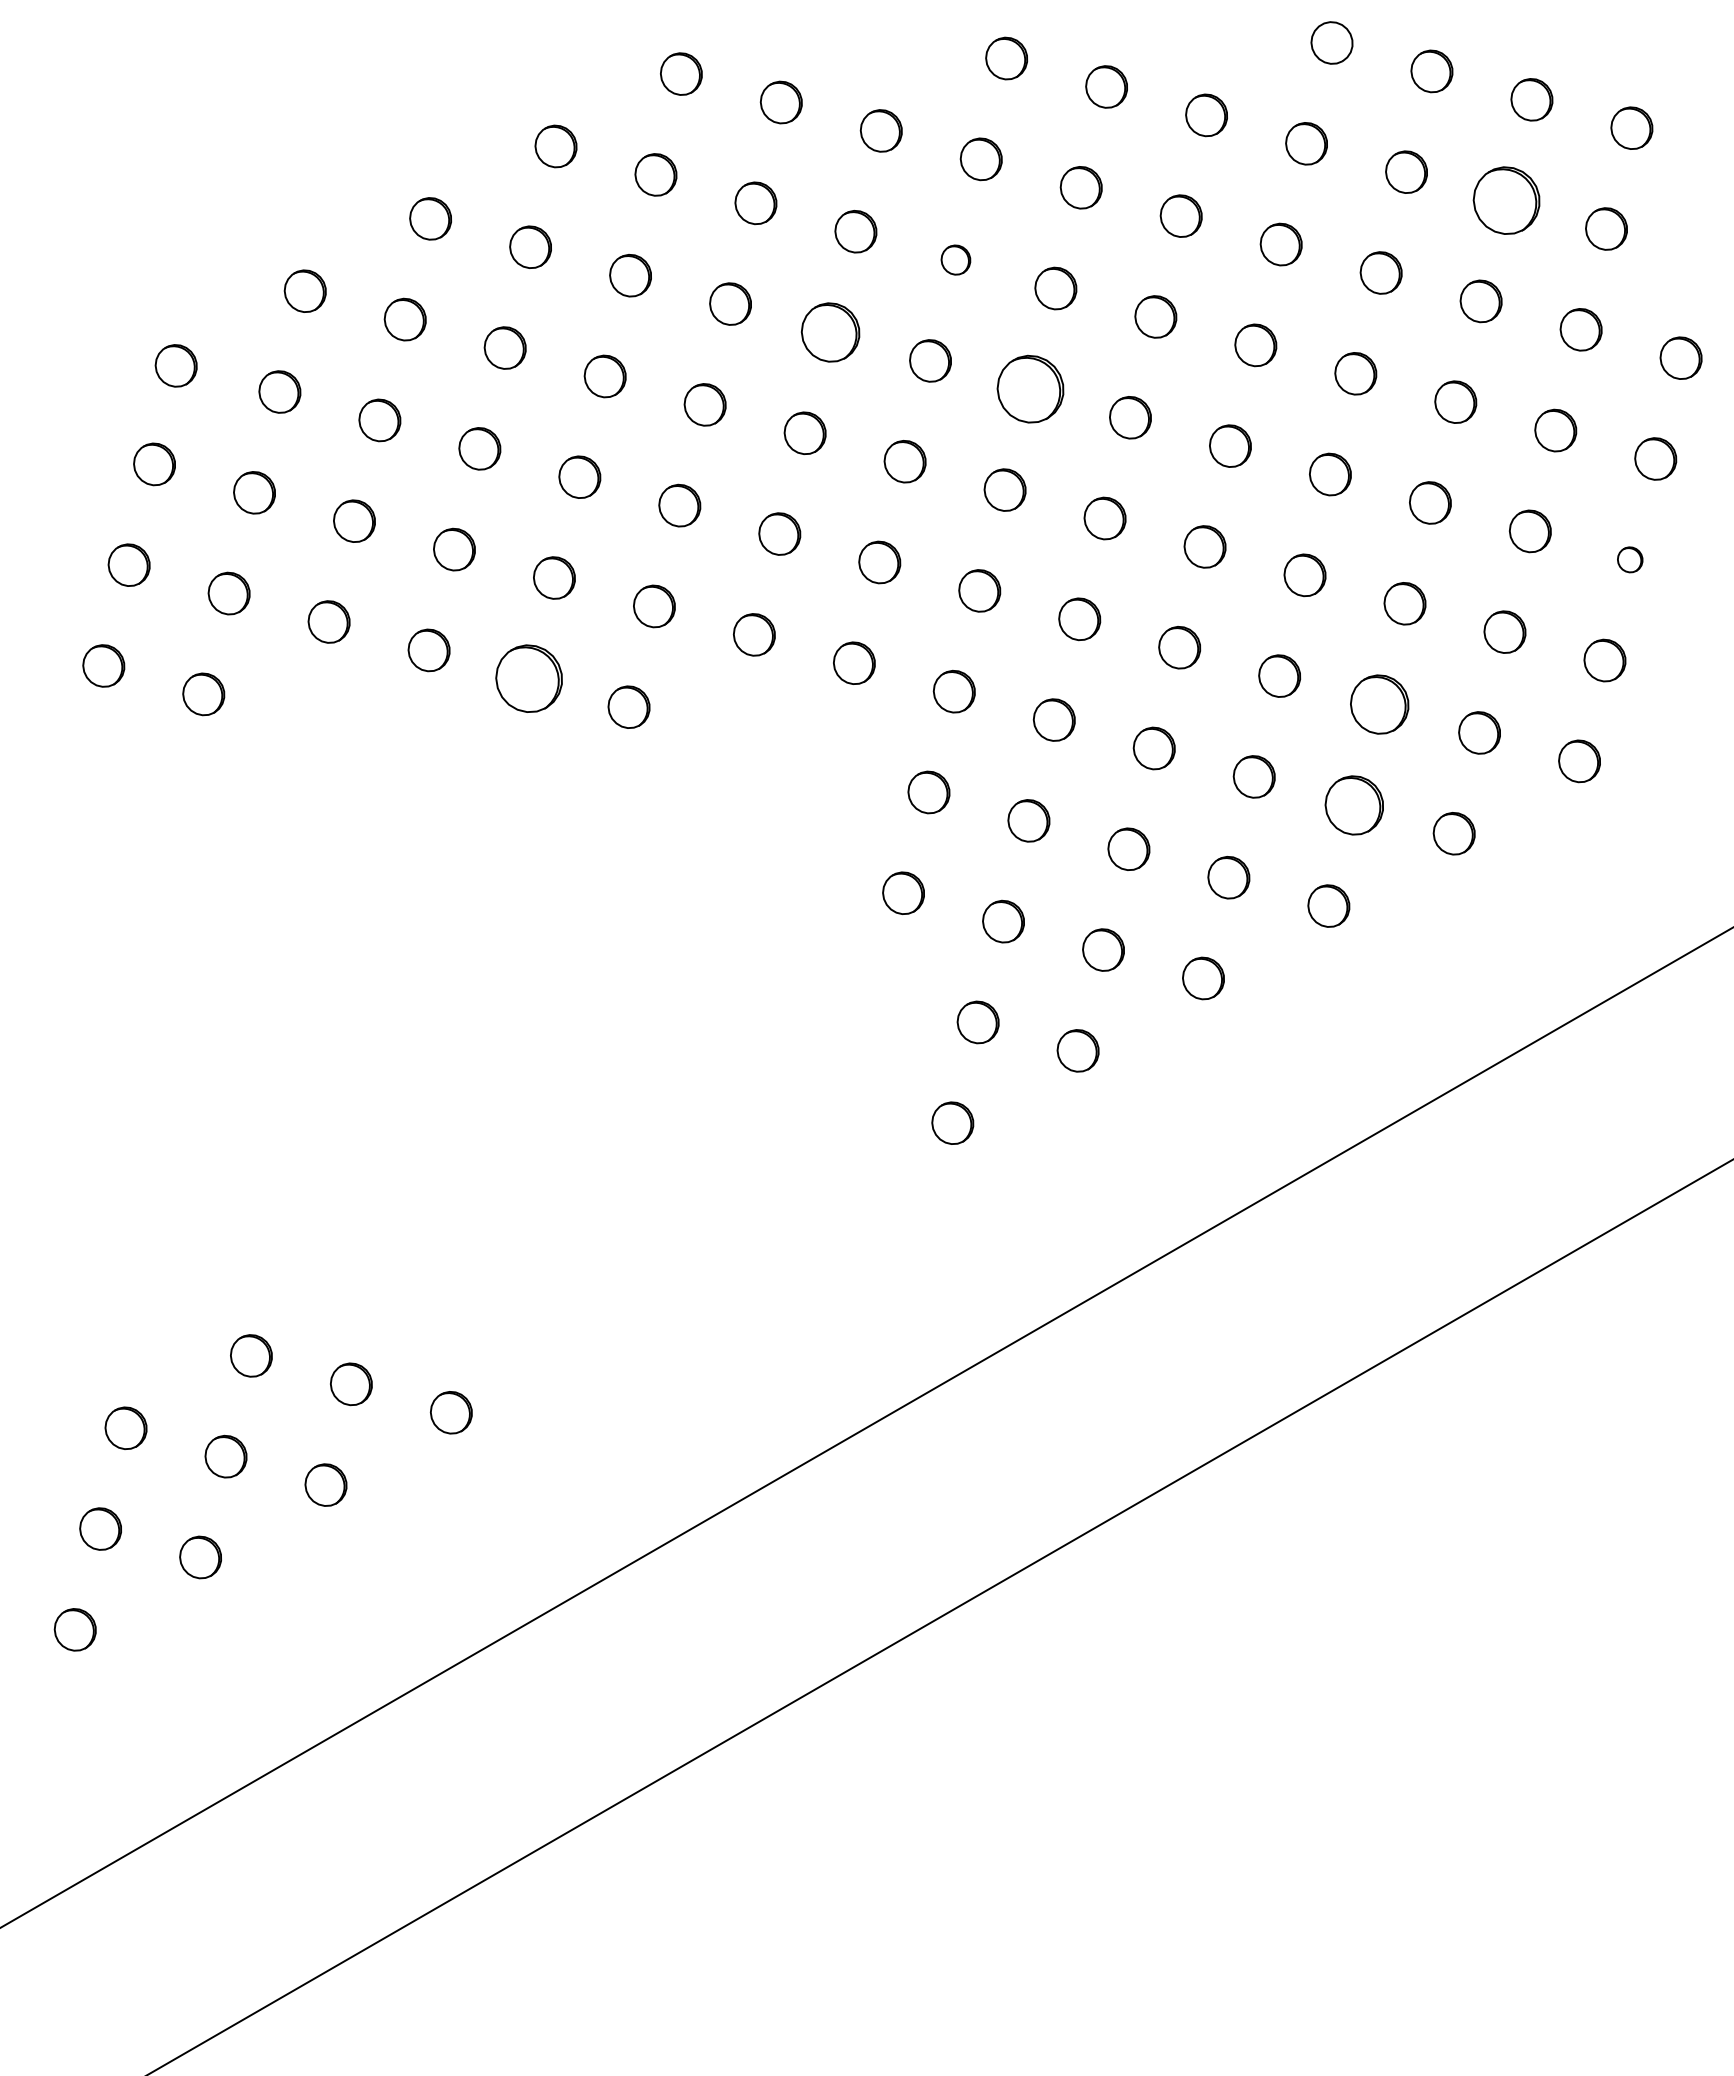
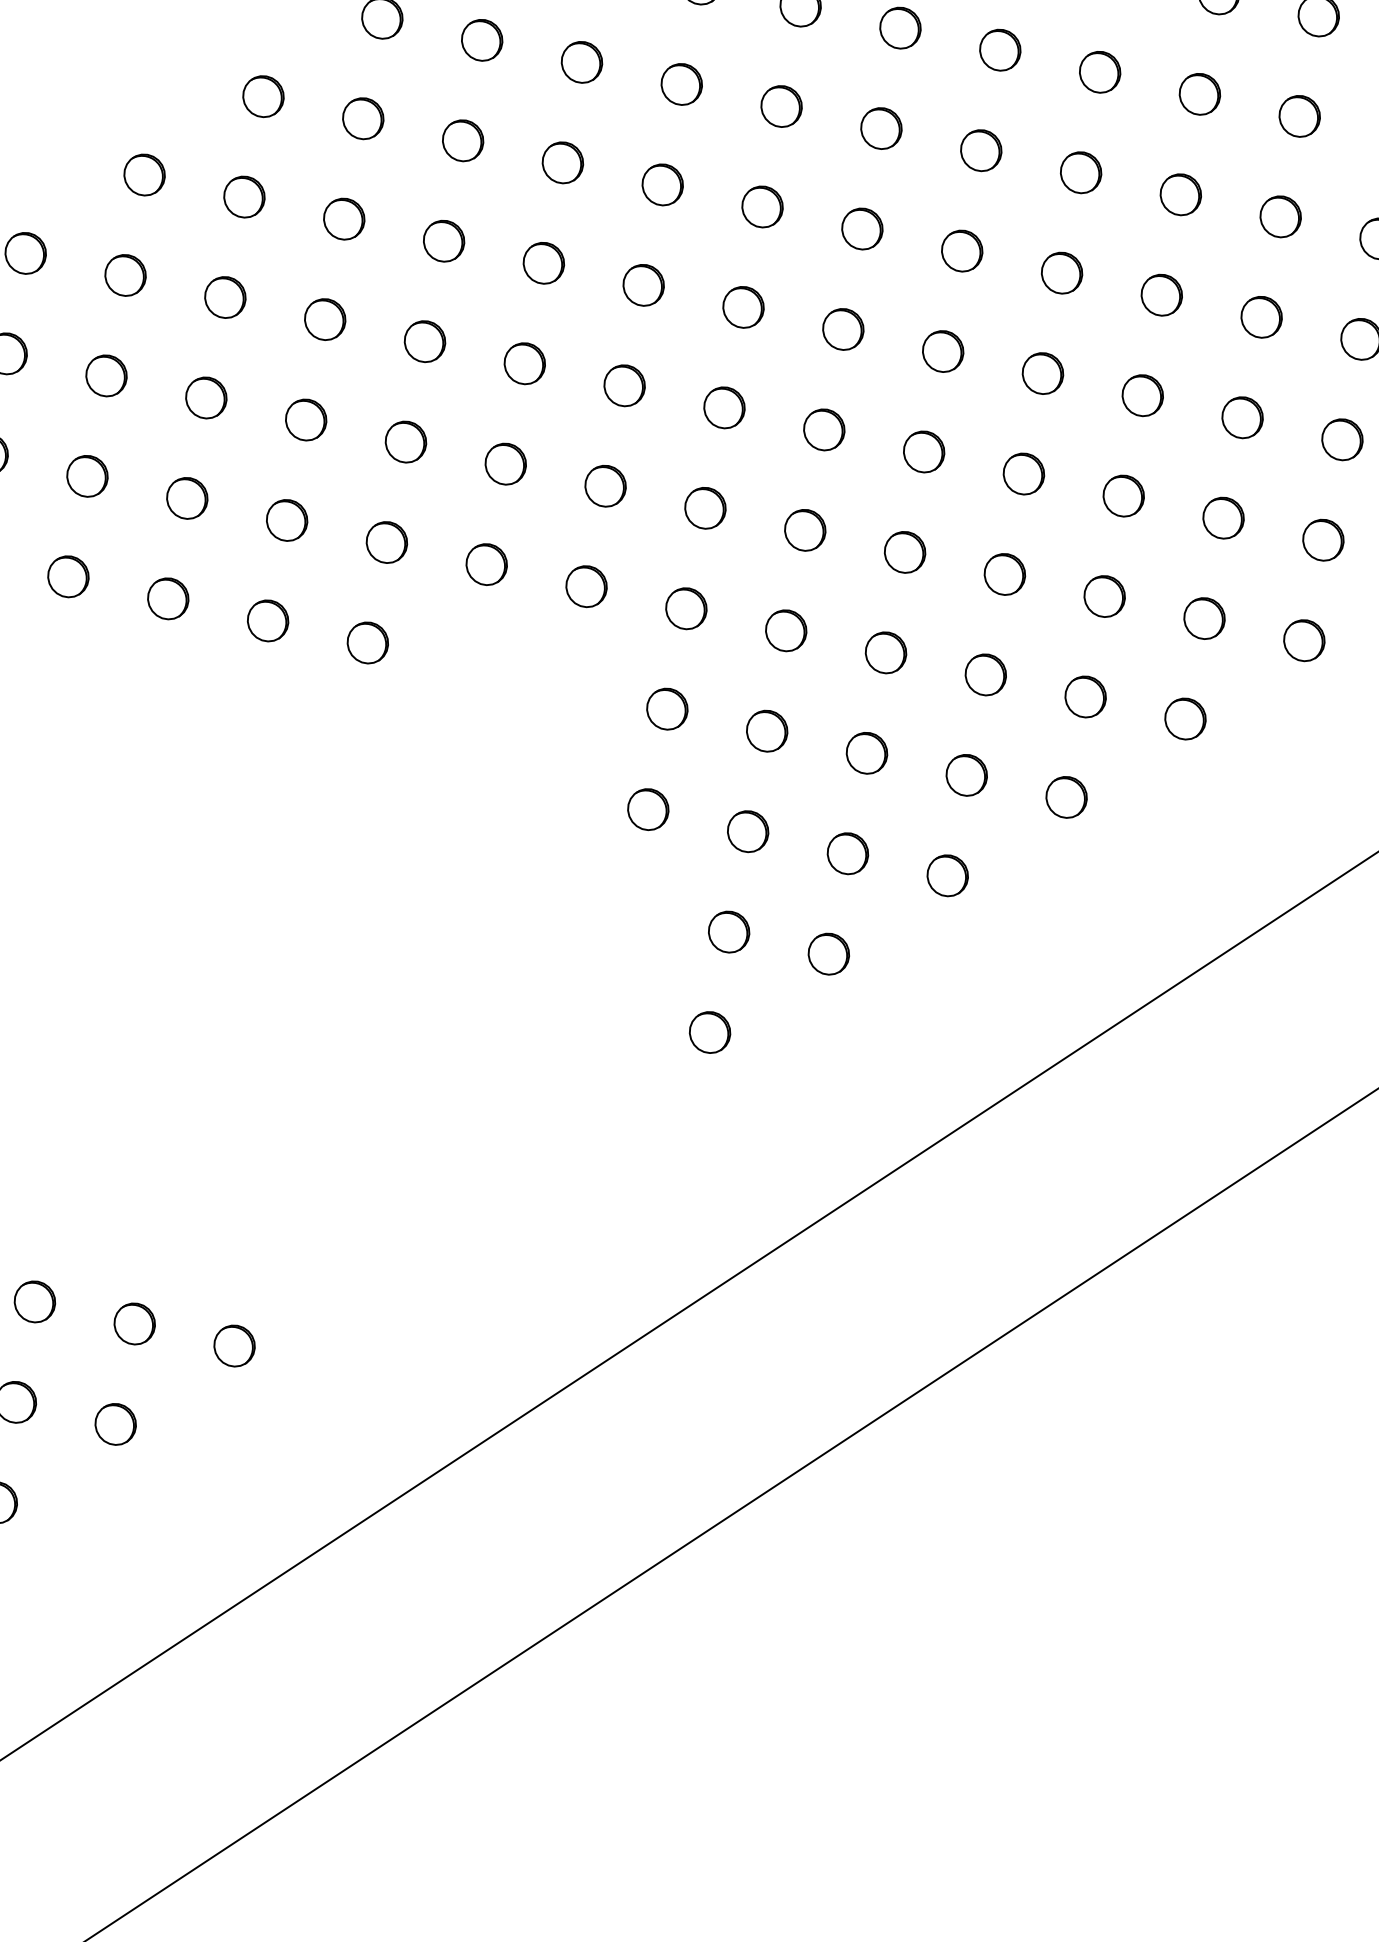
part: (1506, 200) -> (1199, 94), size x0.62
part: (955, 259) -> (662, 184), size x1.43
part: (830, 332) -> (543, 263), size x0.71
part: (1030, 389) -> (743, 307), size x0.62
part: (1629, 559) -> (1341, 439), size x1.67
part: (528, 678) -> (267, 620), size x0.62
part: (1379, 704) -> (1104, 596), size x0.71
part: (1353, 804) -> (1084, 696), size x0.71

